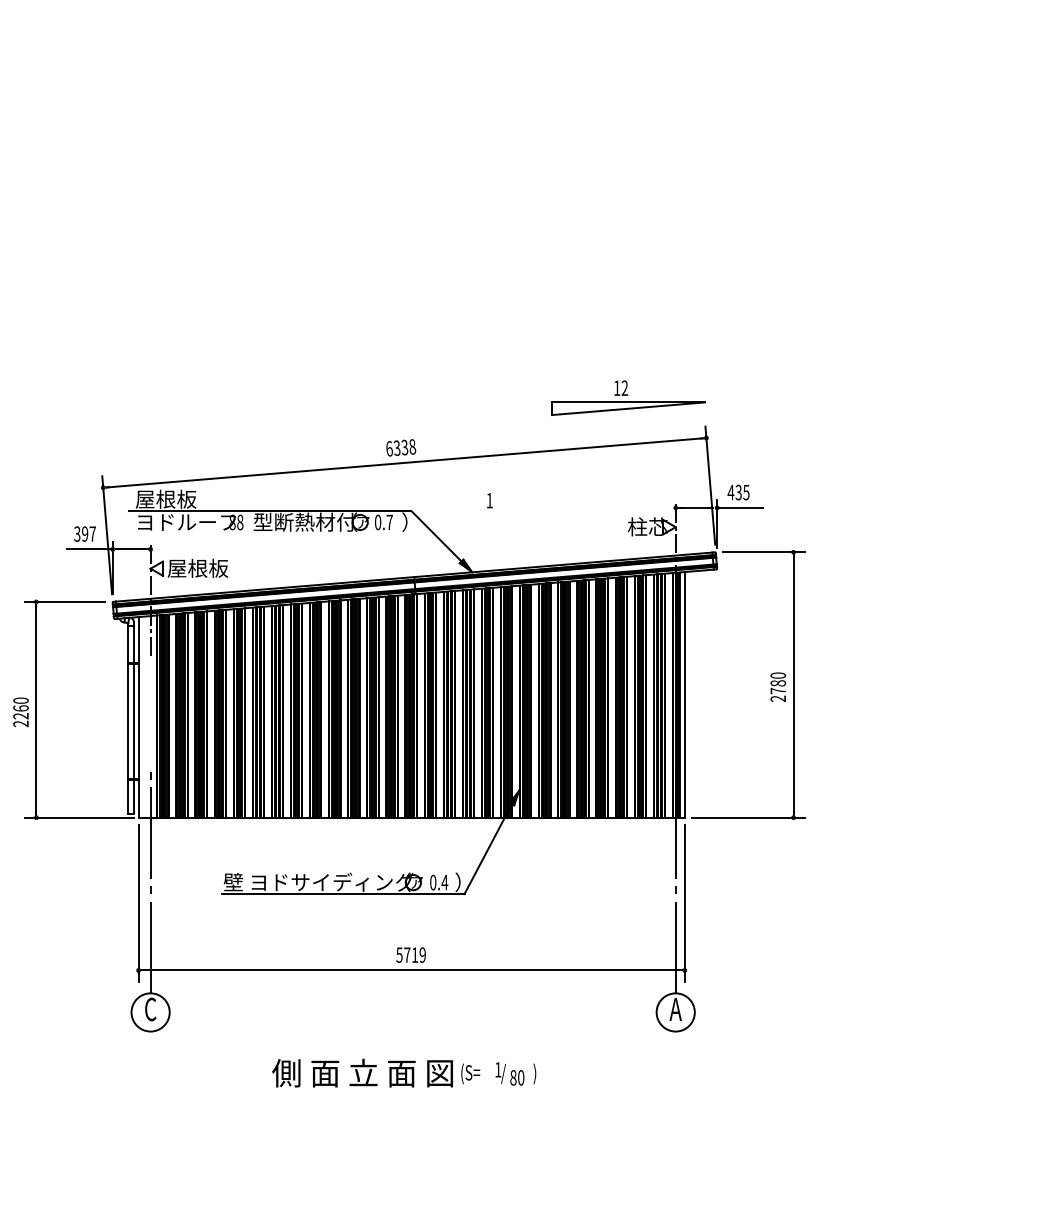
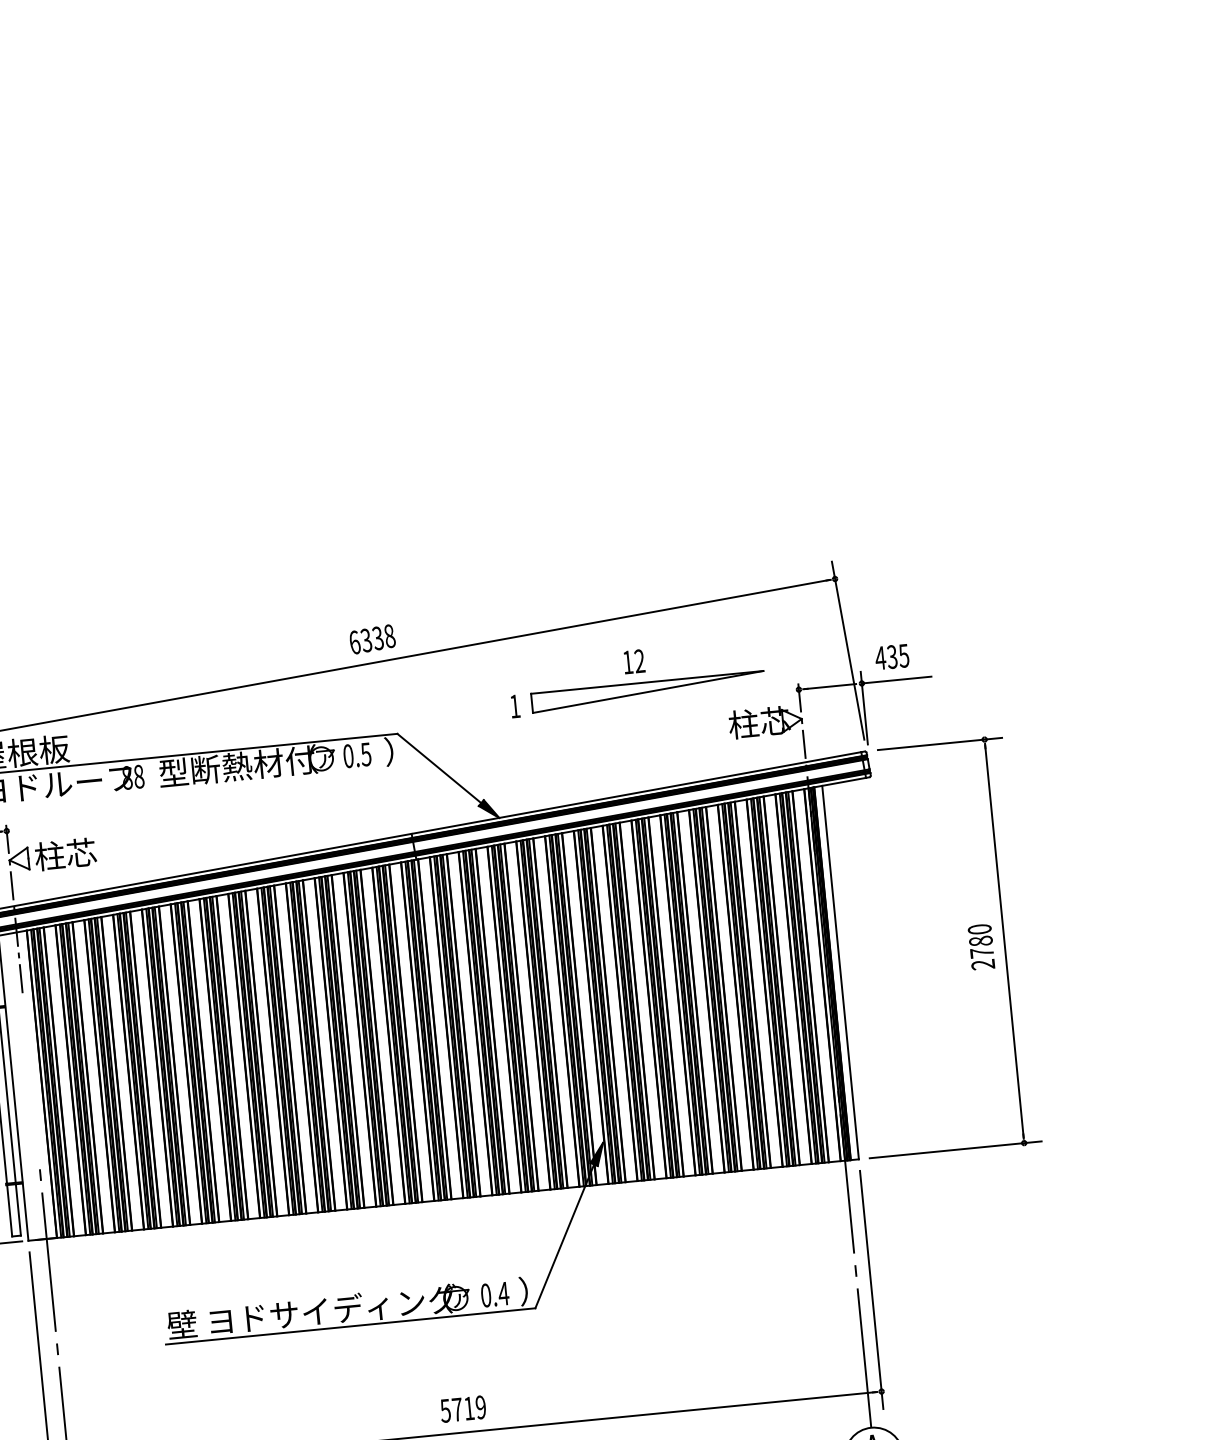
part: (628, 397) -> (646, 674), moved
text: (389, 522) -> (365, 754), 0.7 -> 0.5
text: (197, 567) -> (80, 851), 屋根板 -> 柱芯

